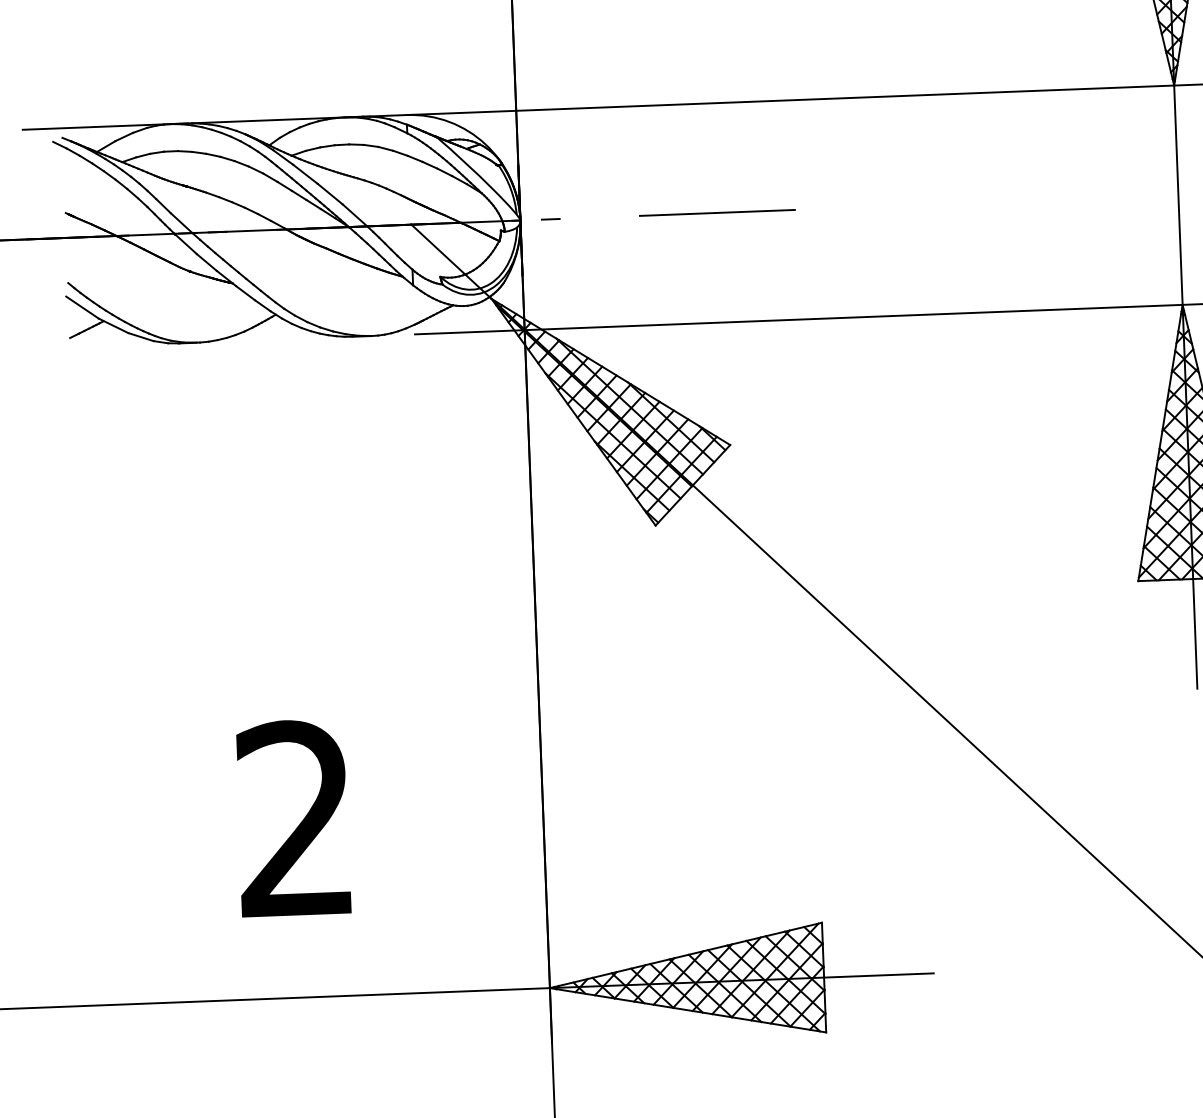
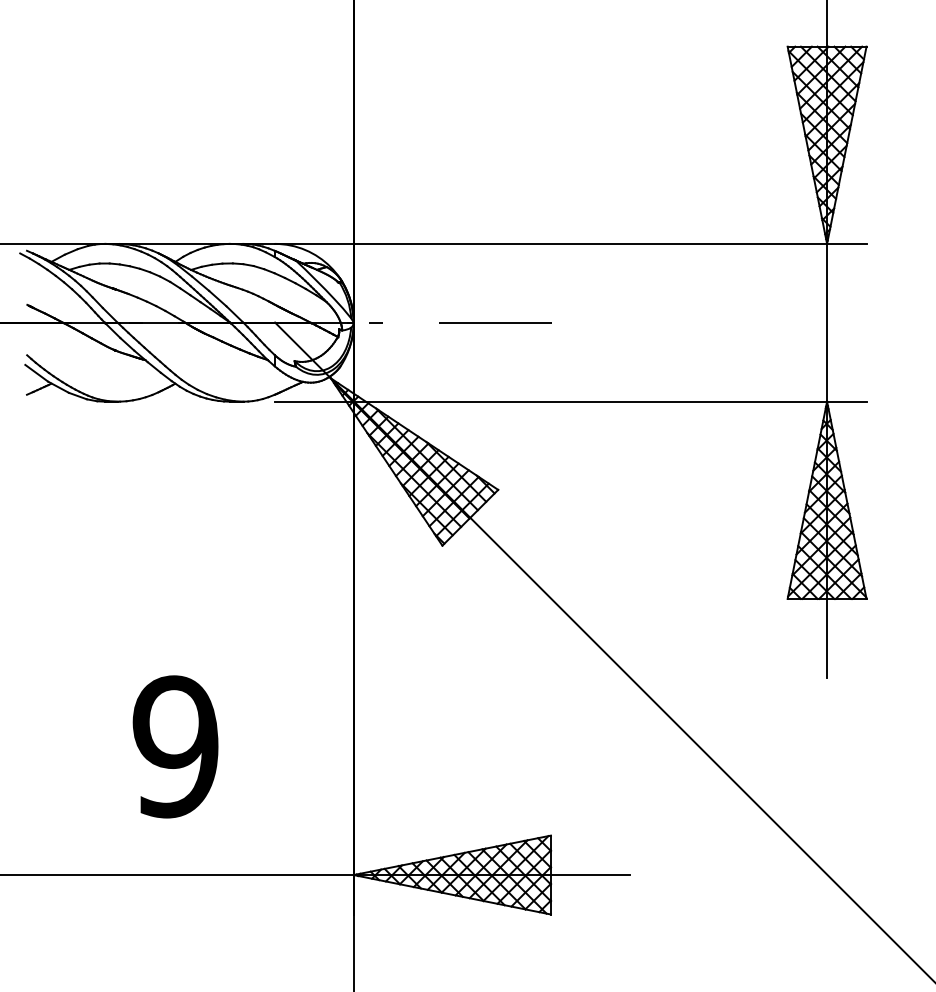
text: (295, 818) -> (175, 746), 2 -> 9

